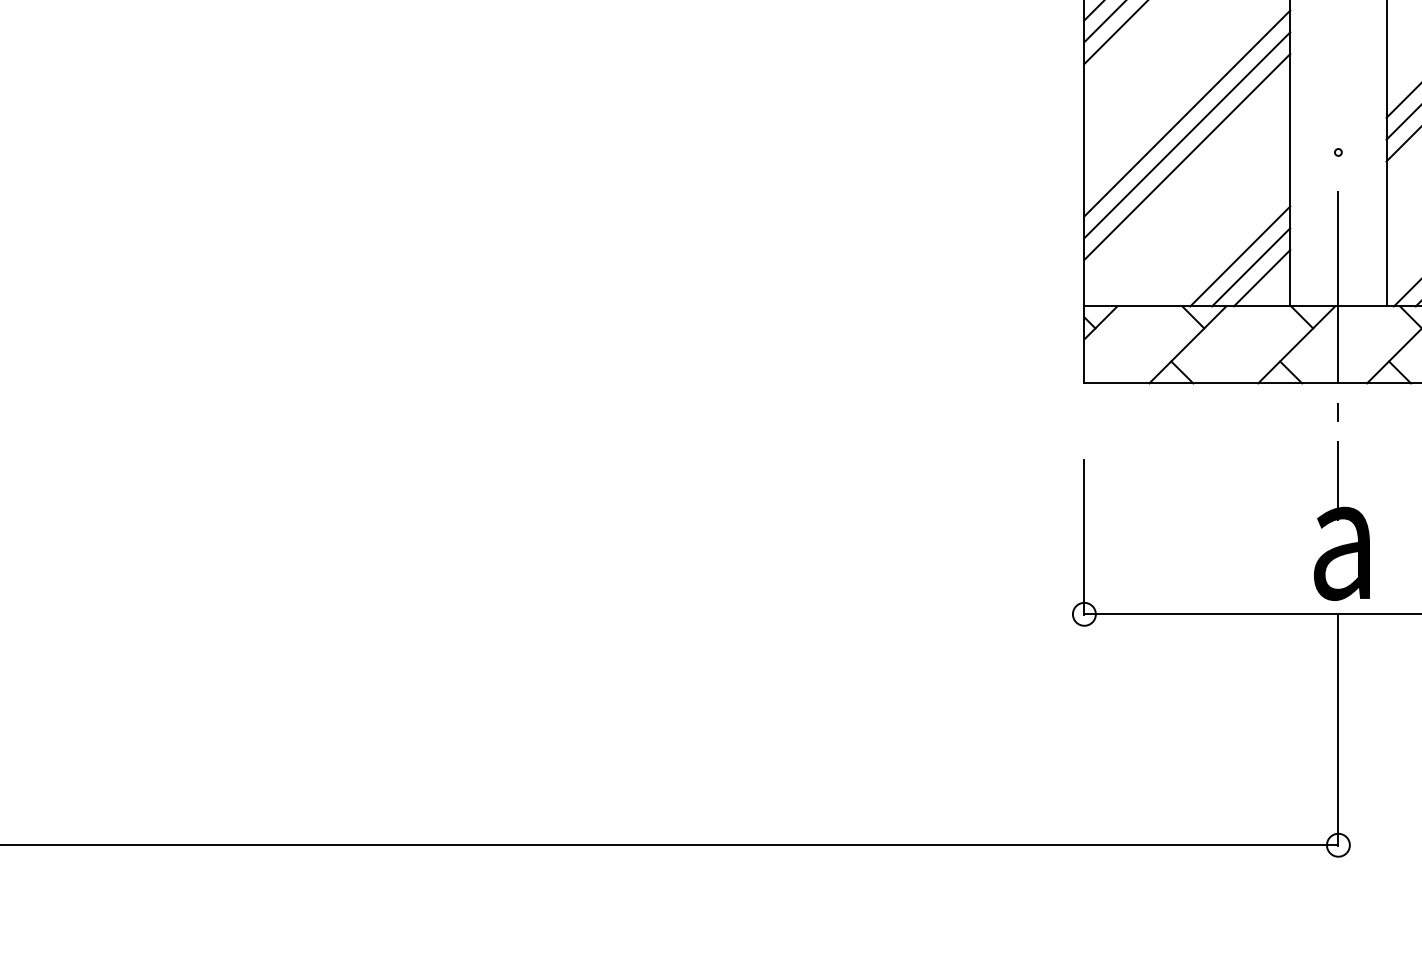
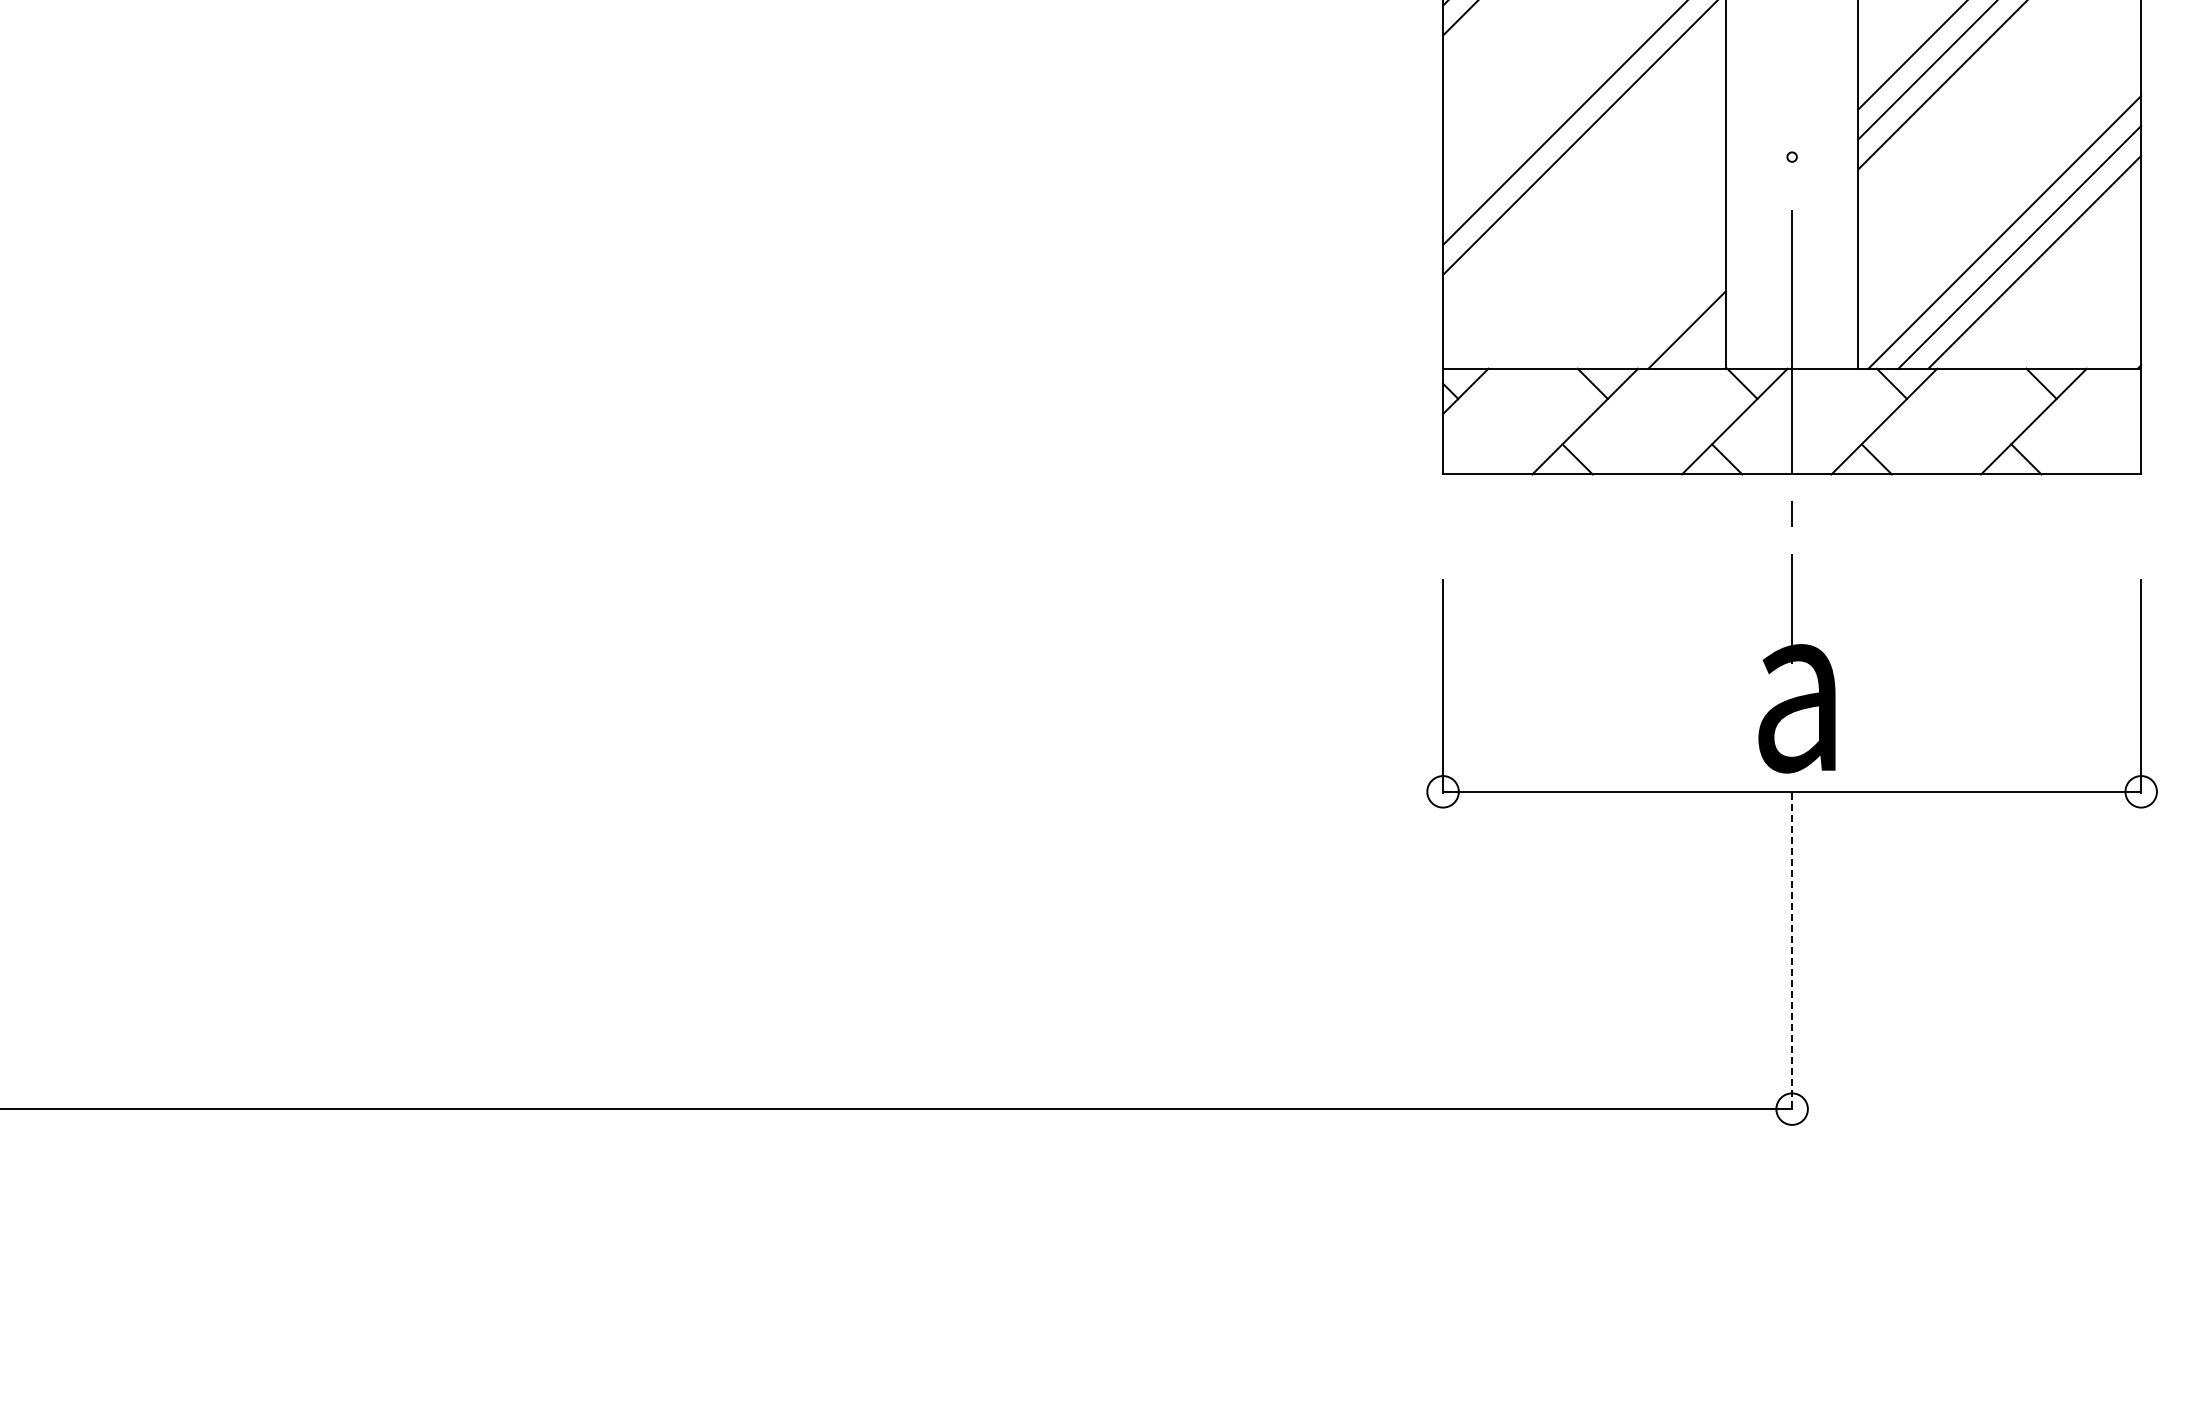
line: (1187, 156) -> (1584, 162), removed
line: (1240, 256) -> (1657, 299), removed
line: (1251, 266) -> (1672, 314), removed
line: (1338, 730) -> (1792, 951), solid -> dashed

